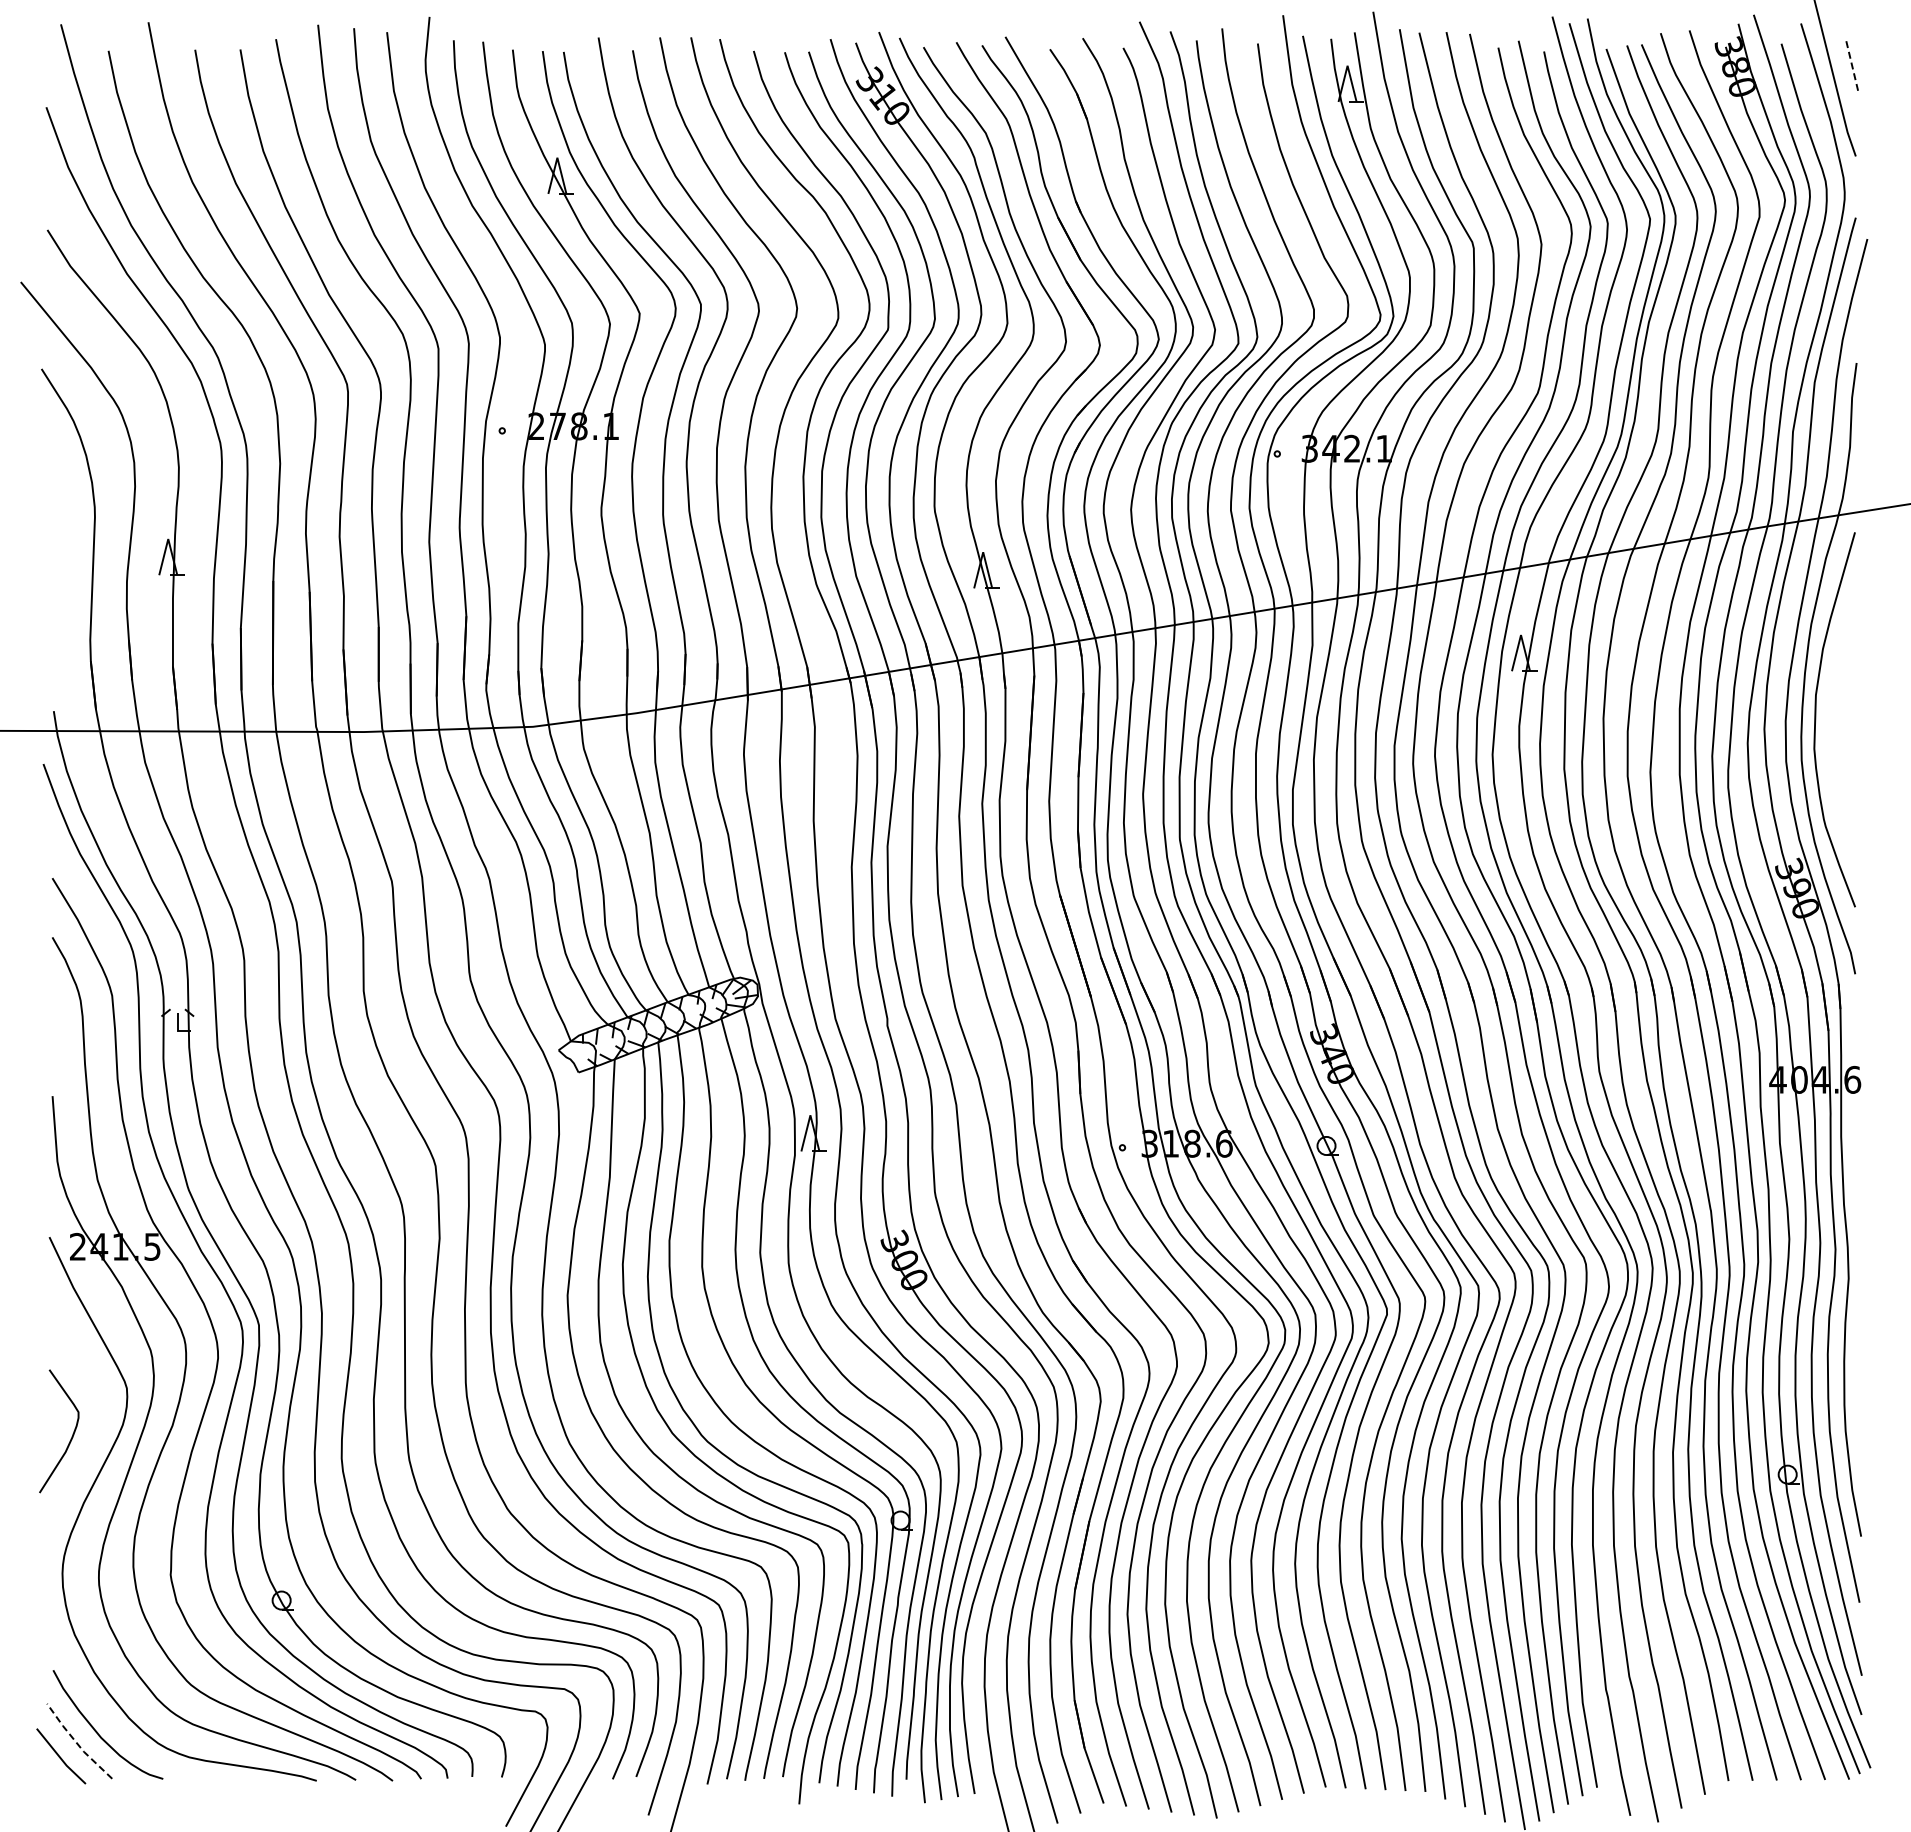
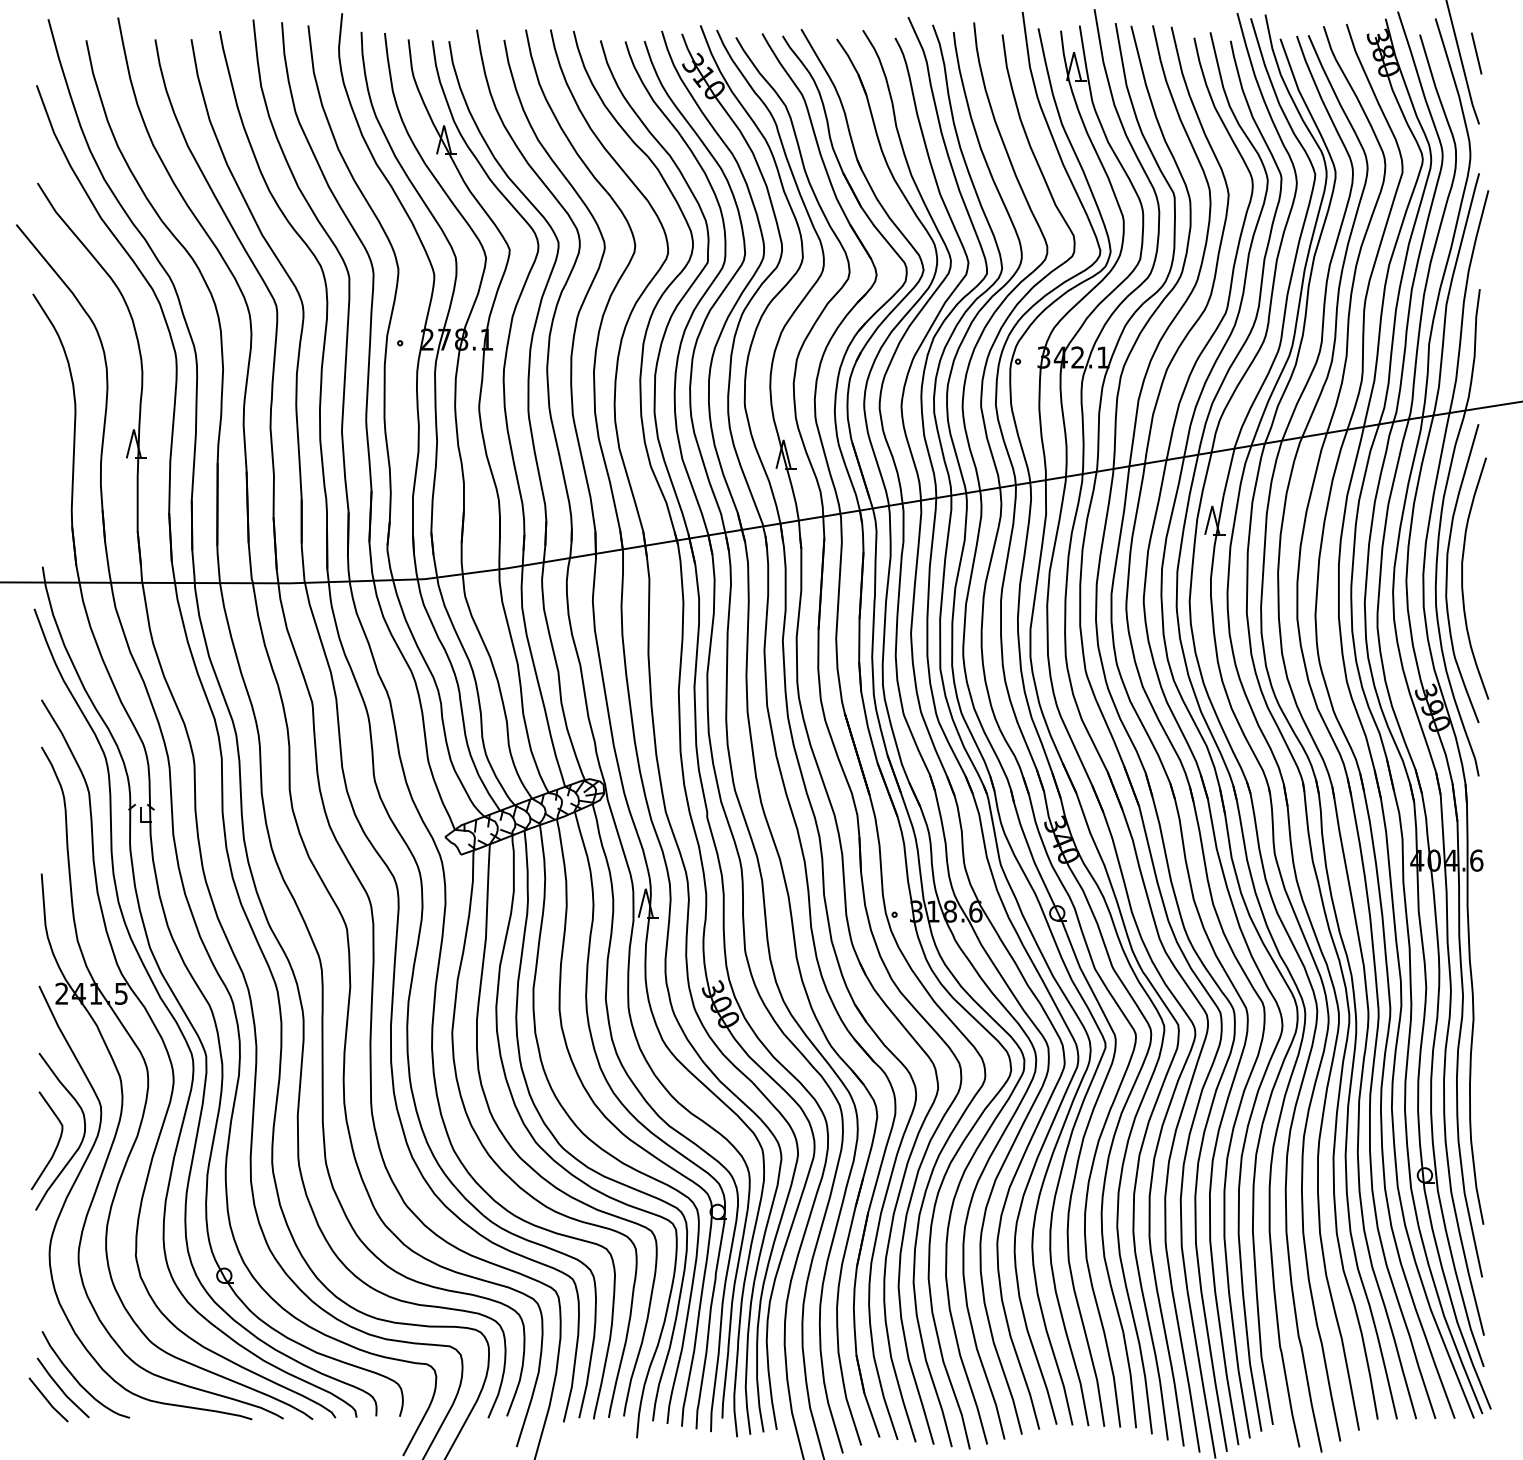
line: (1852, 67) -> (1476, 53), dashed -> solid
curve: (1835, 725) -> (1463, 578), added
curve: (103, 1428) -> (82, 1138), added
line: (77, 1743) -> (61, 1389), dashed -> solid

